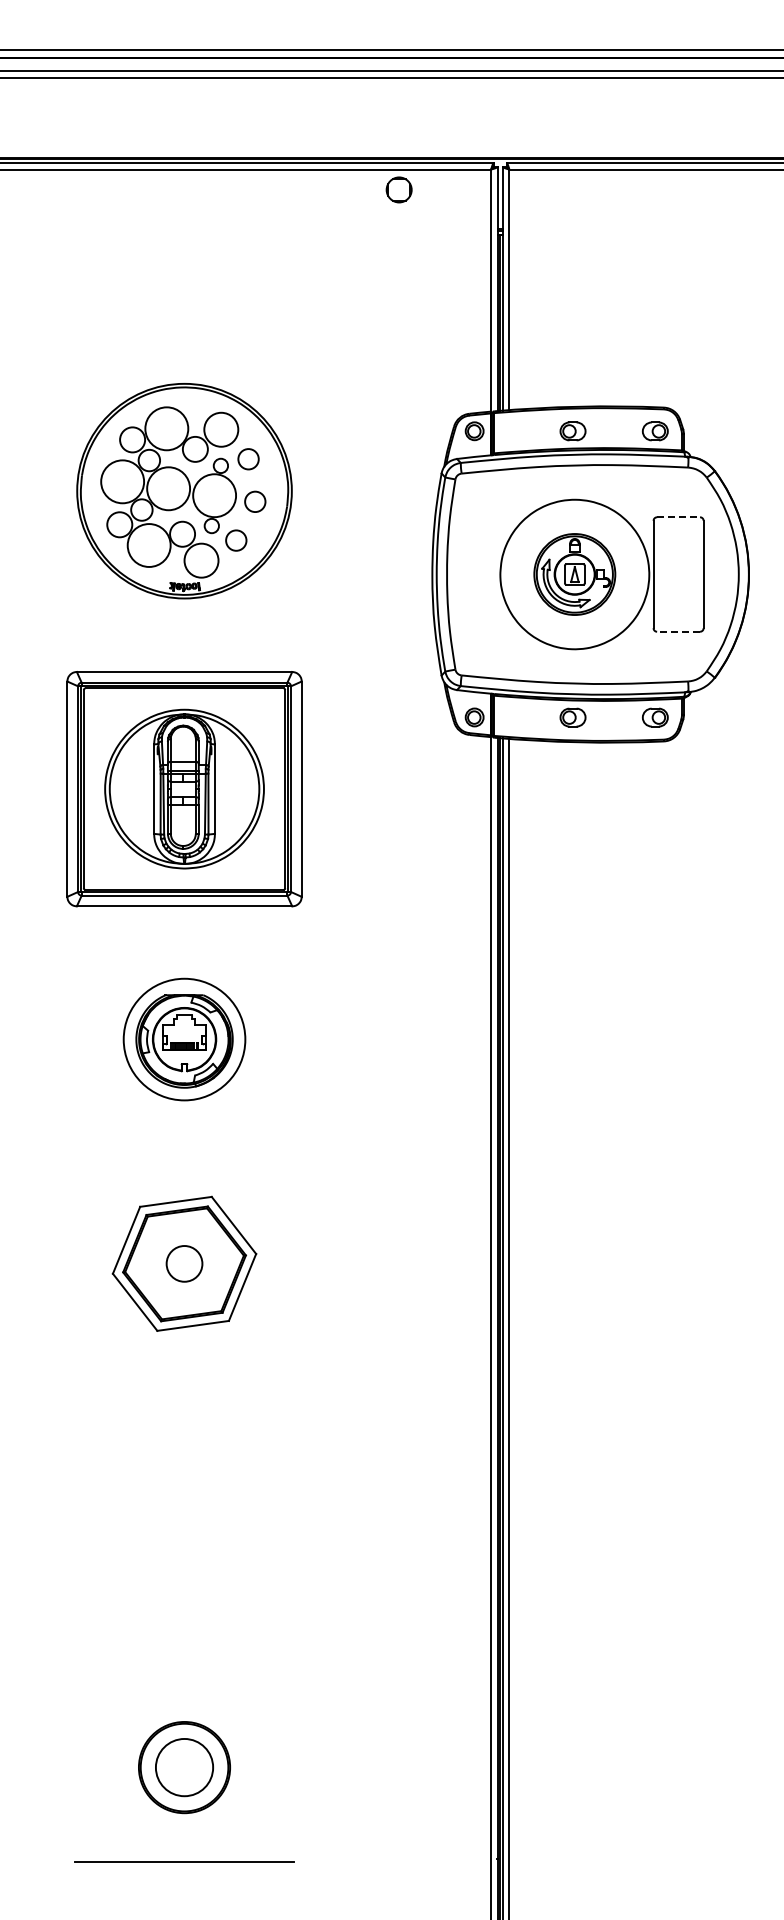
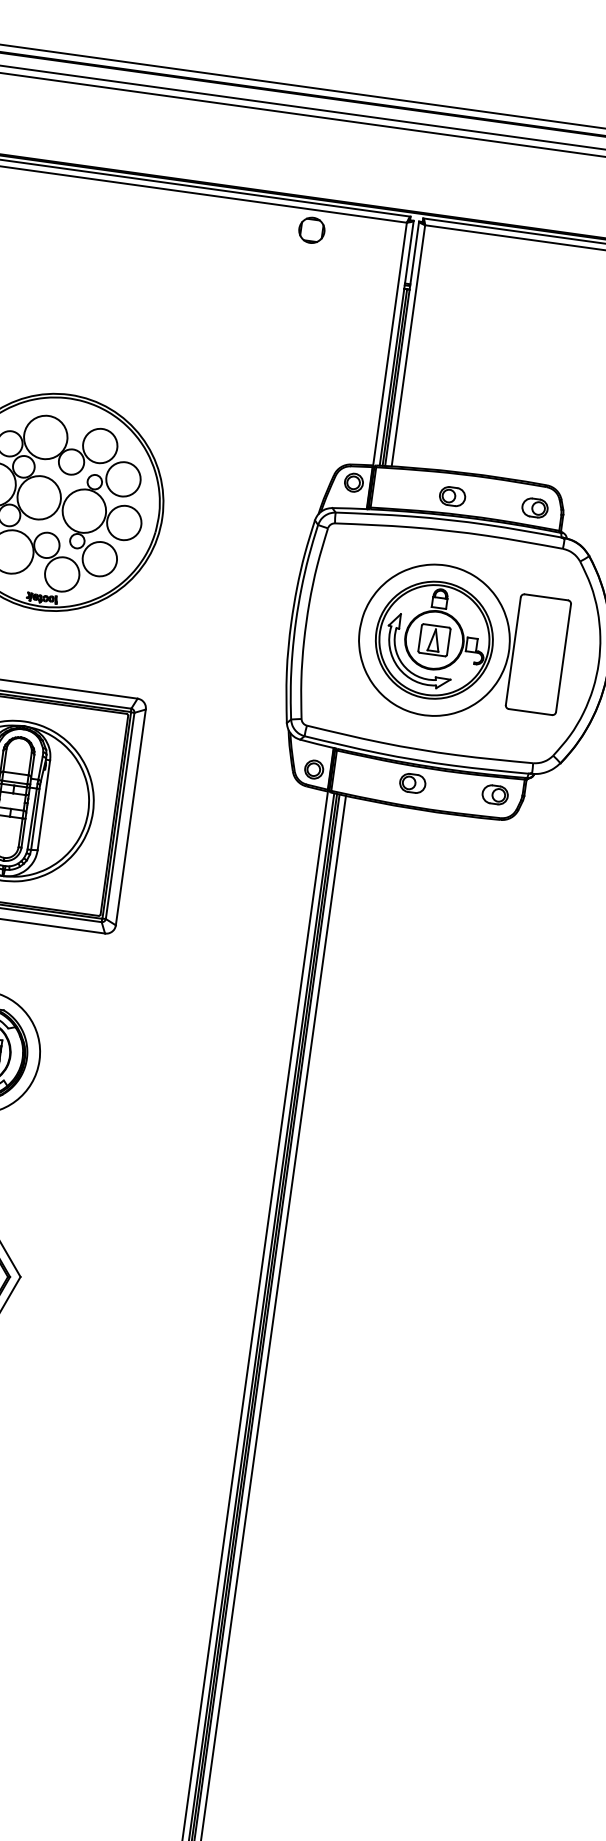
circle: (248, 459) -> (123, 479), size x1.67
circle: (255, 501) -> (124, 522), size x1.67
line: (679, 517) -> (547, 597), dashed -> solid
circle: (236, 540) -> (100, 559), size x1.67
part: (574, 574) -> (434, 640), size x1.43
line: (678, 631) -> (530, 711), dashed -> solid

